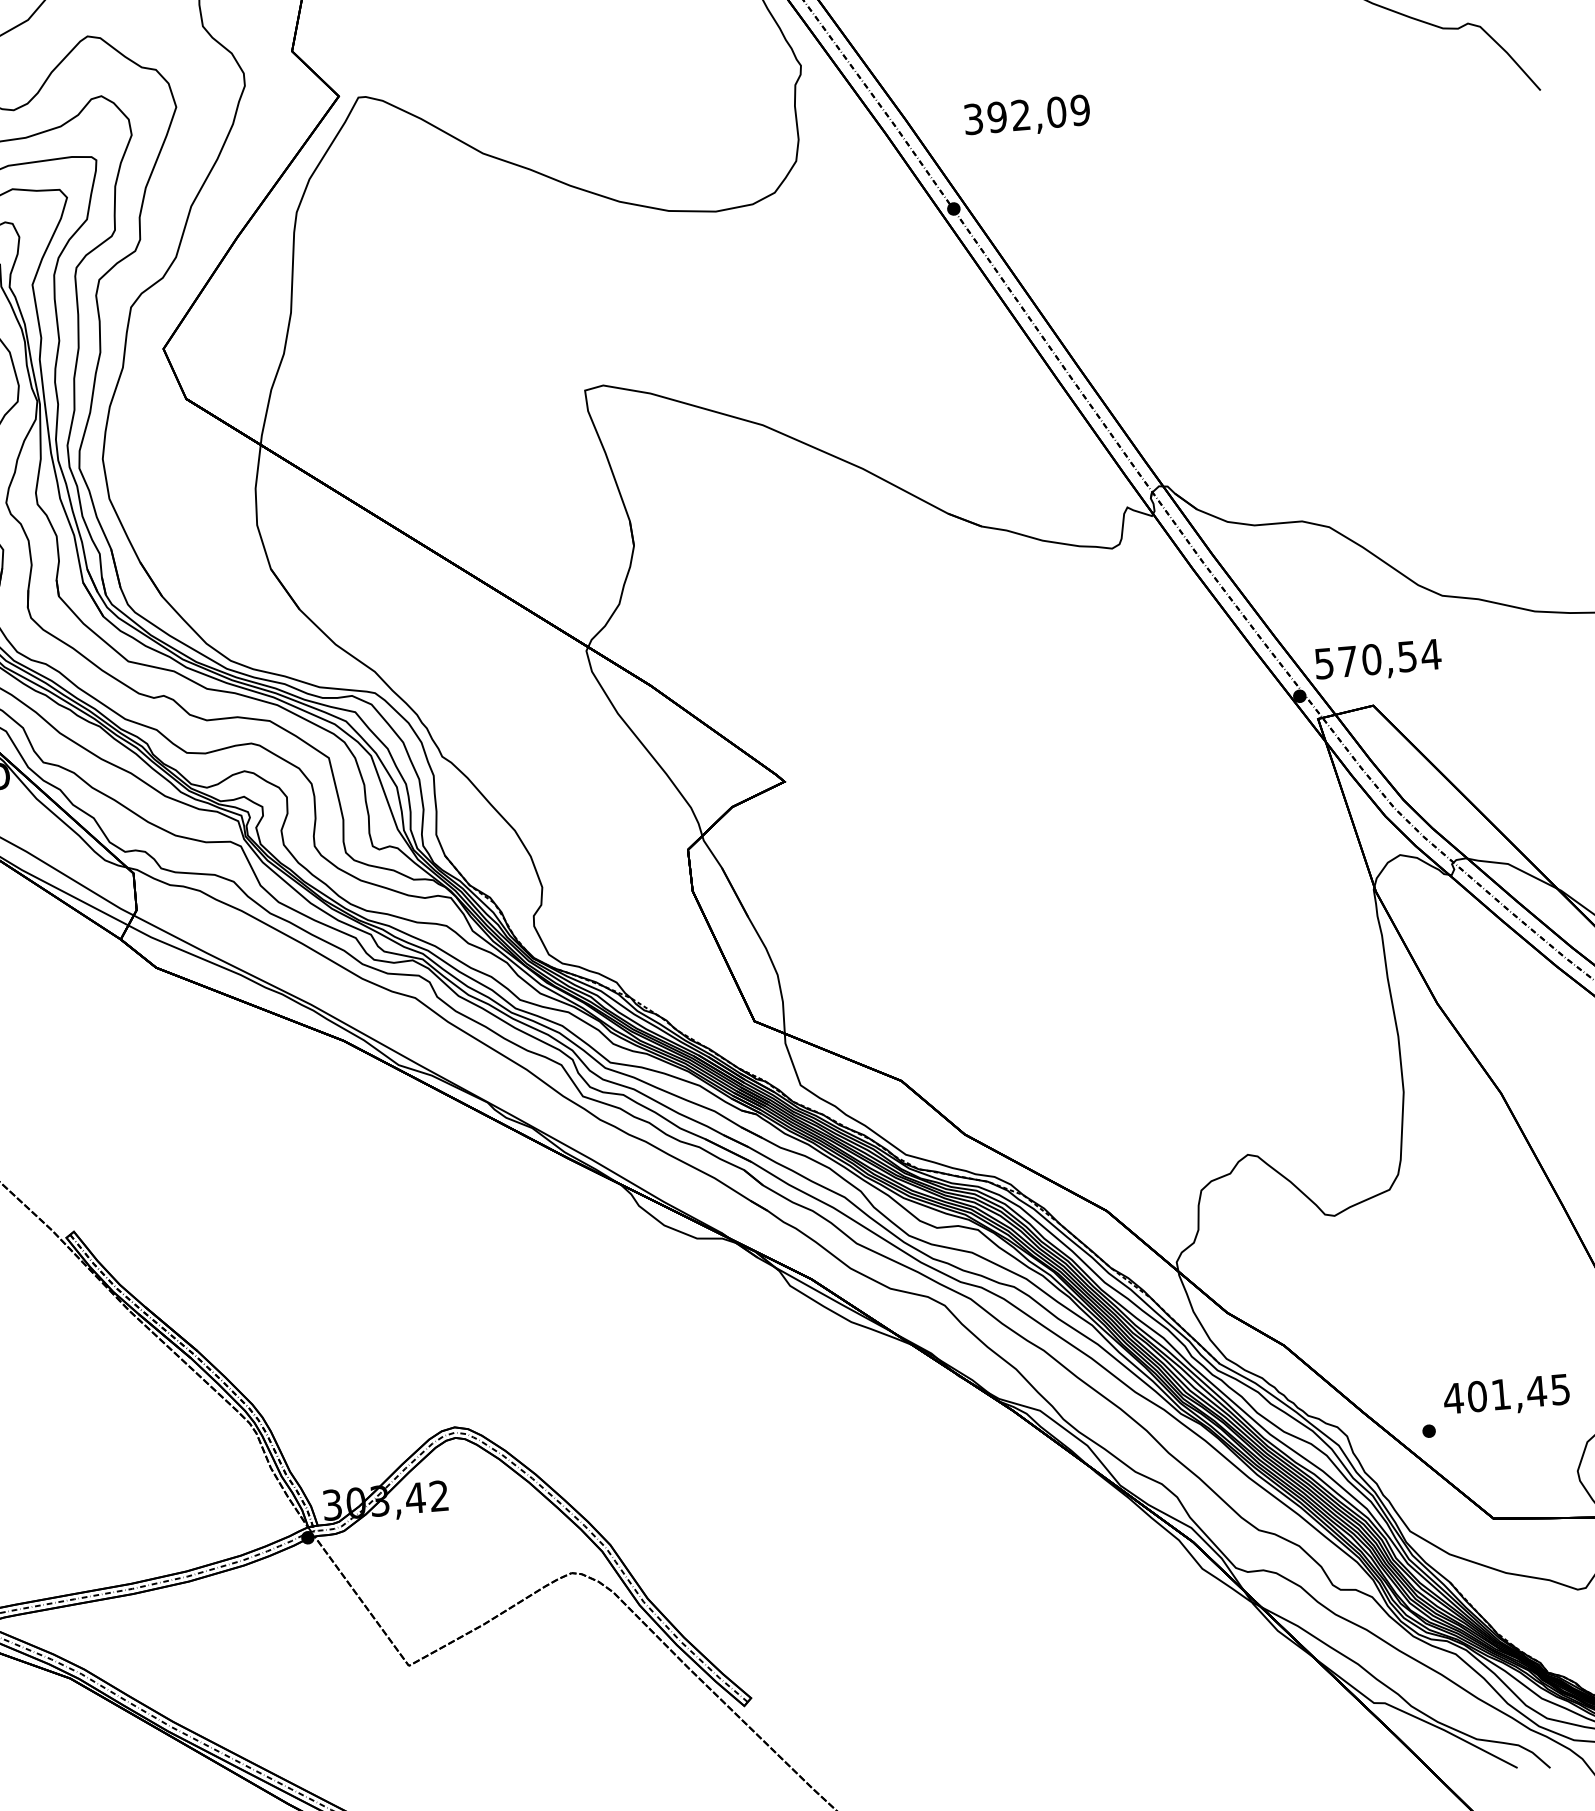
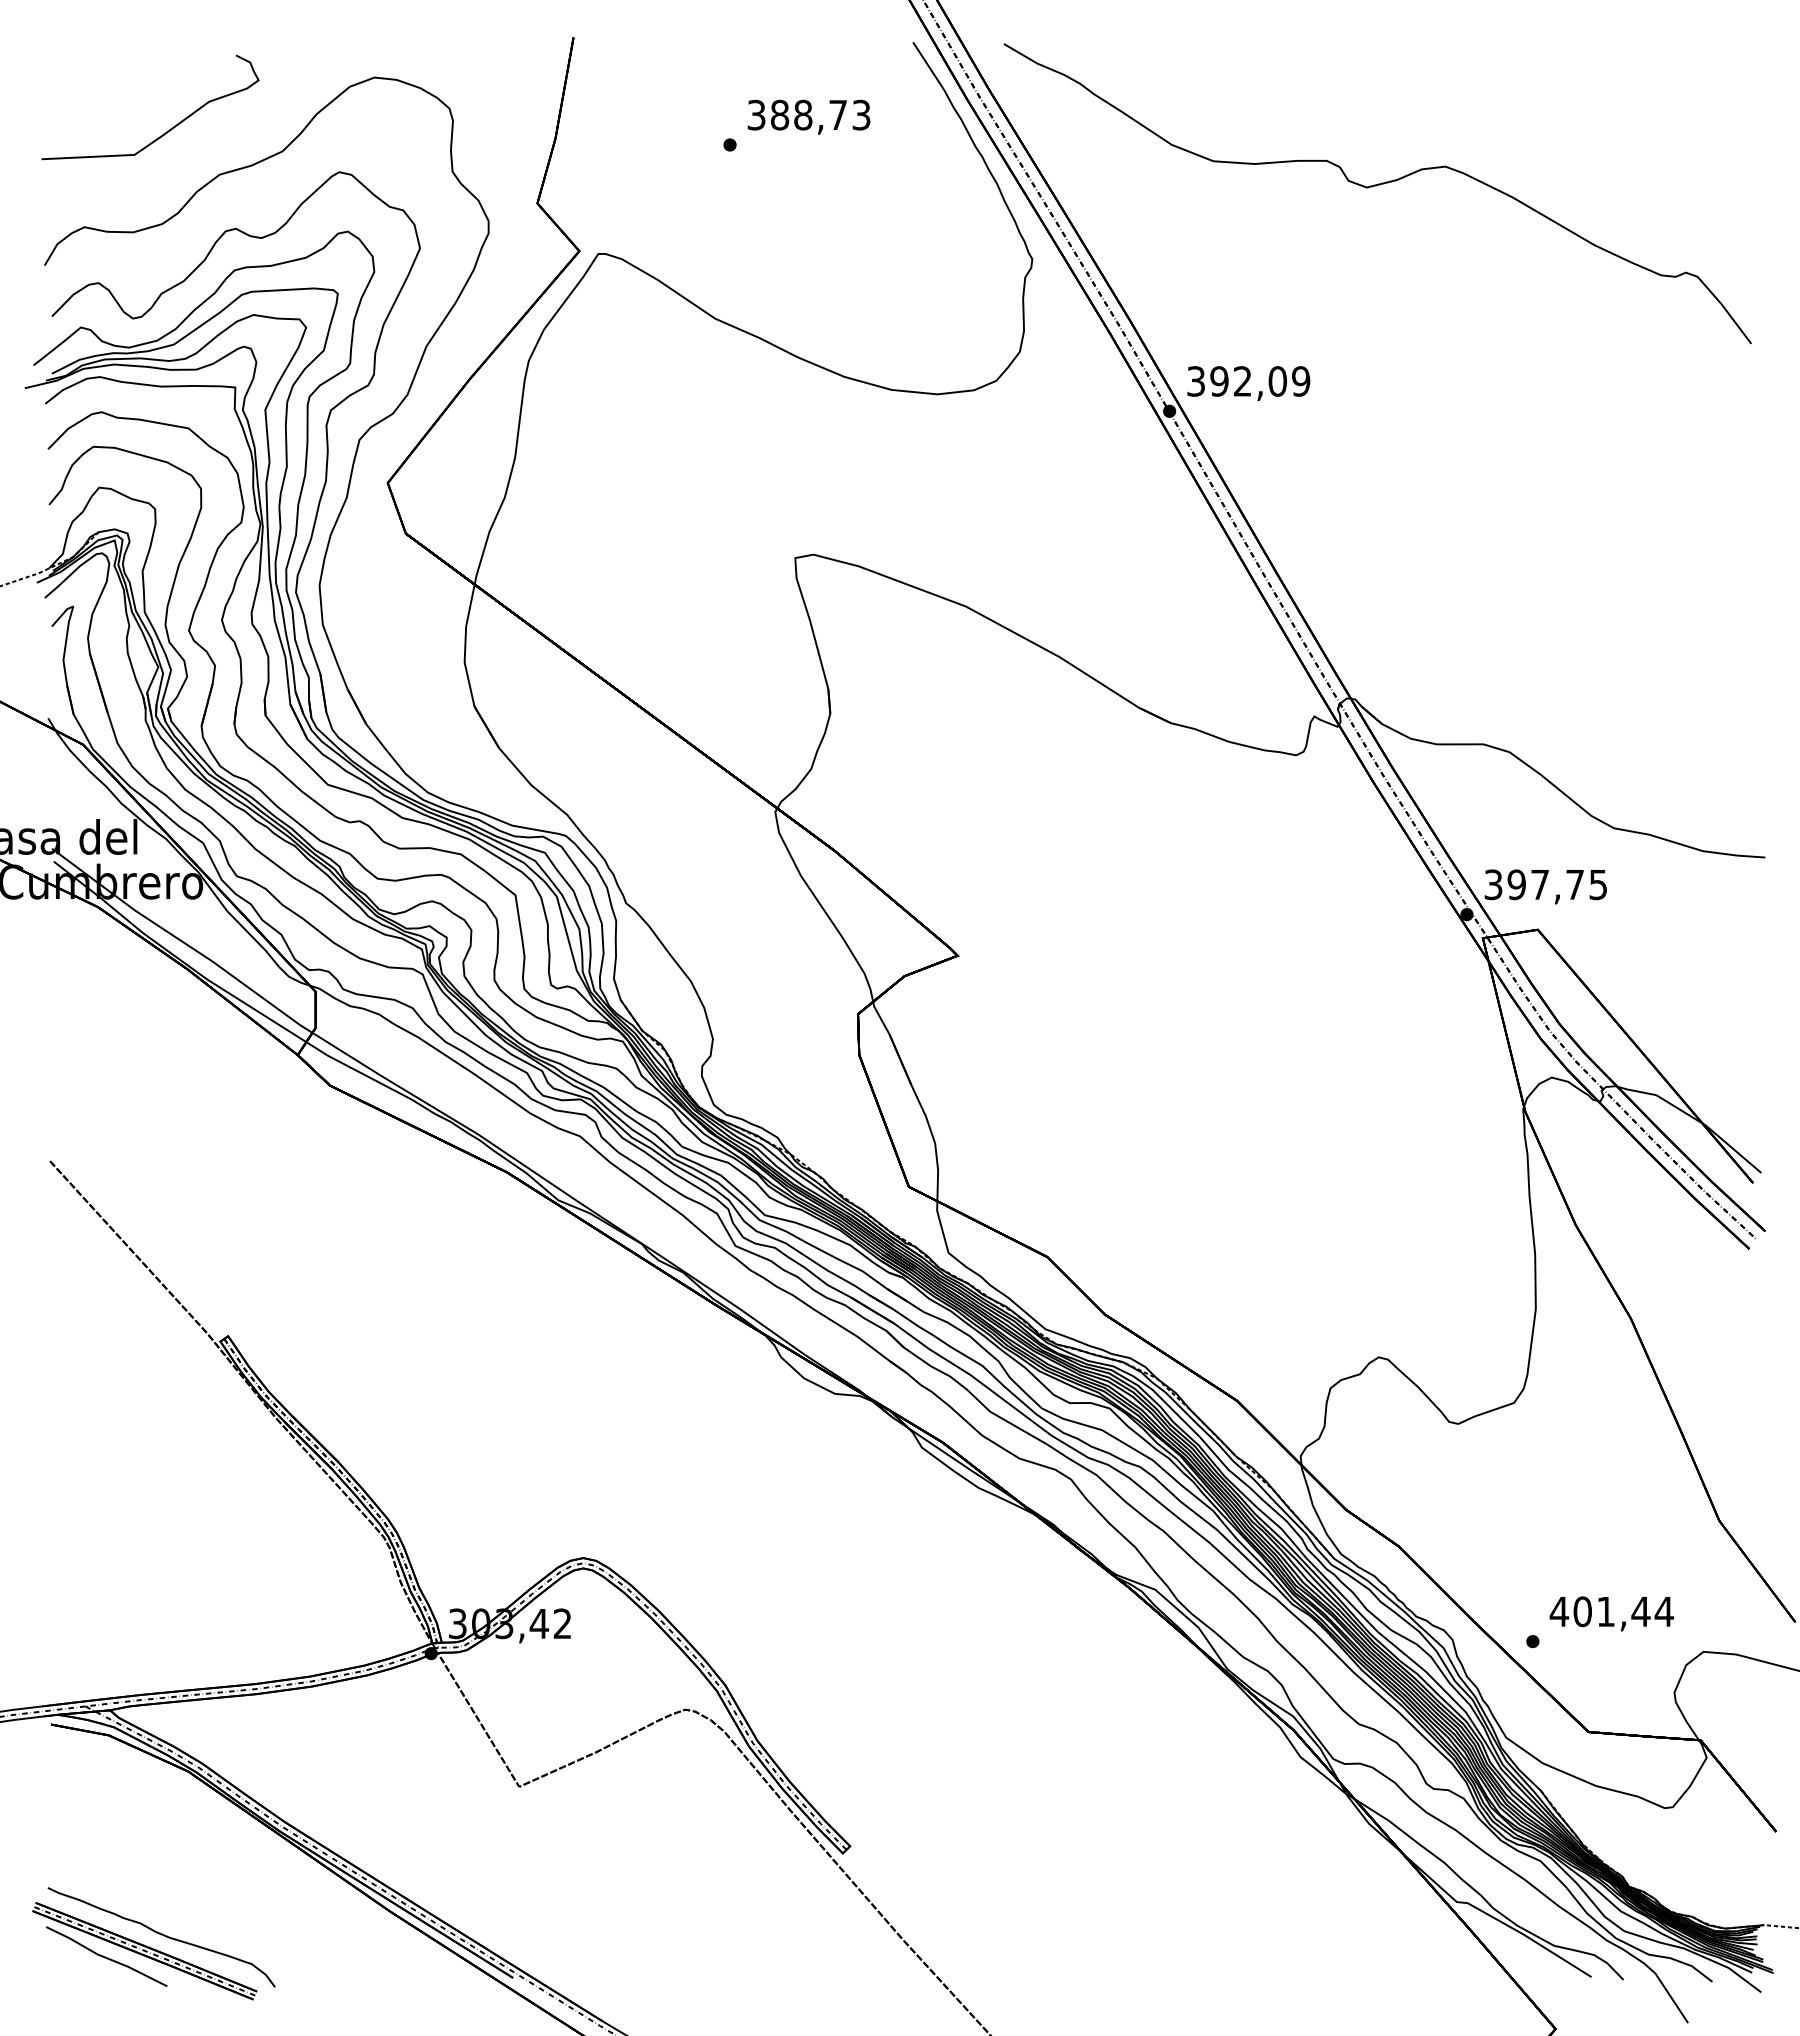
text: (1027, 116) -> (1248, 383), moved
text: (1378, 658) -> (1546, 884), 570,54 -> 397,75
text: (1559, 1390) -> (1663, 1612), 401,45 -> 401,44

